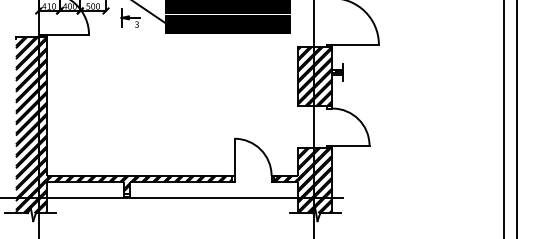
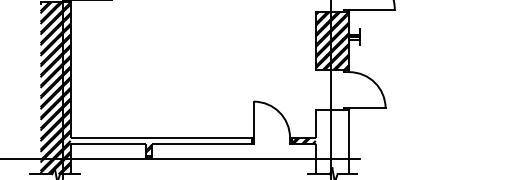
hatch: (139, 178) -> (161, 140), removed
hatch: (314, 180) -> (331, 142), removed

